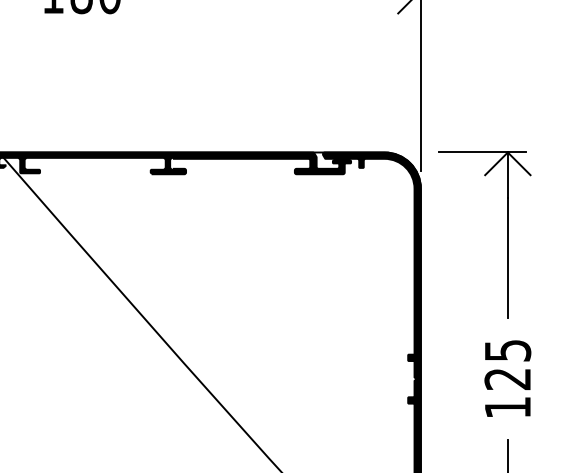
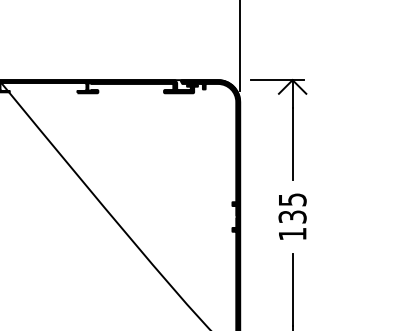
text: (507, 378) -> (292, 216), 125 -> 135

